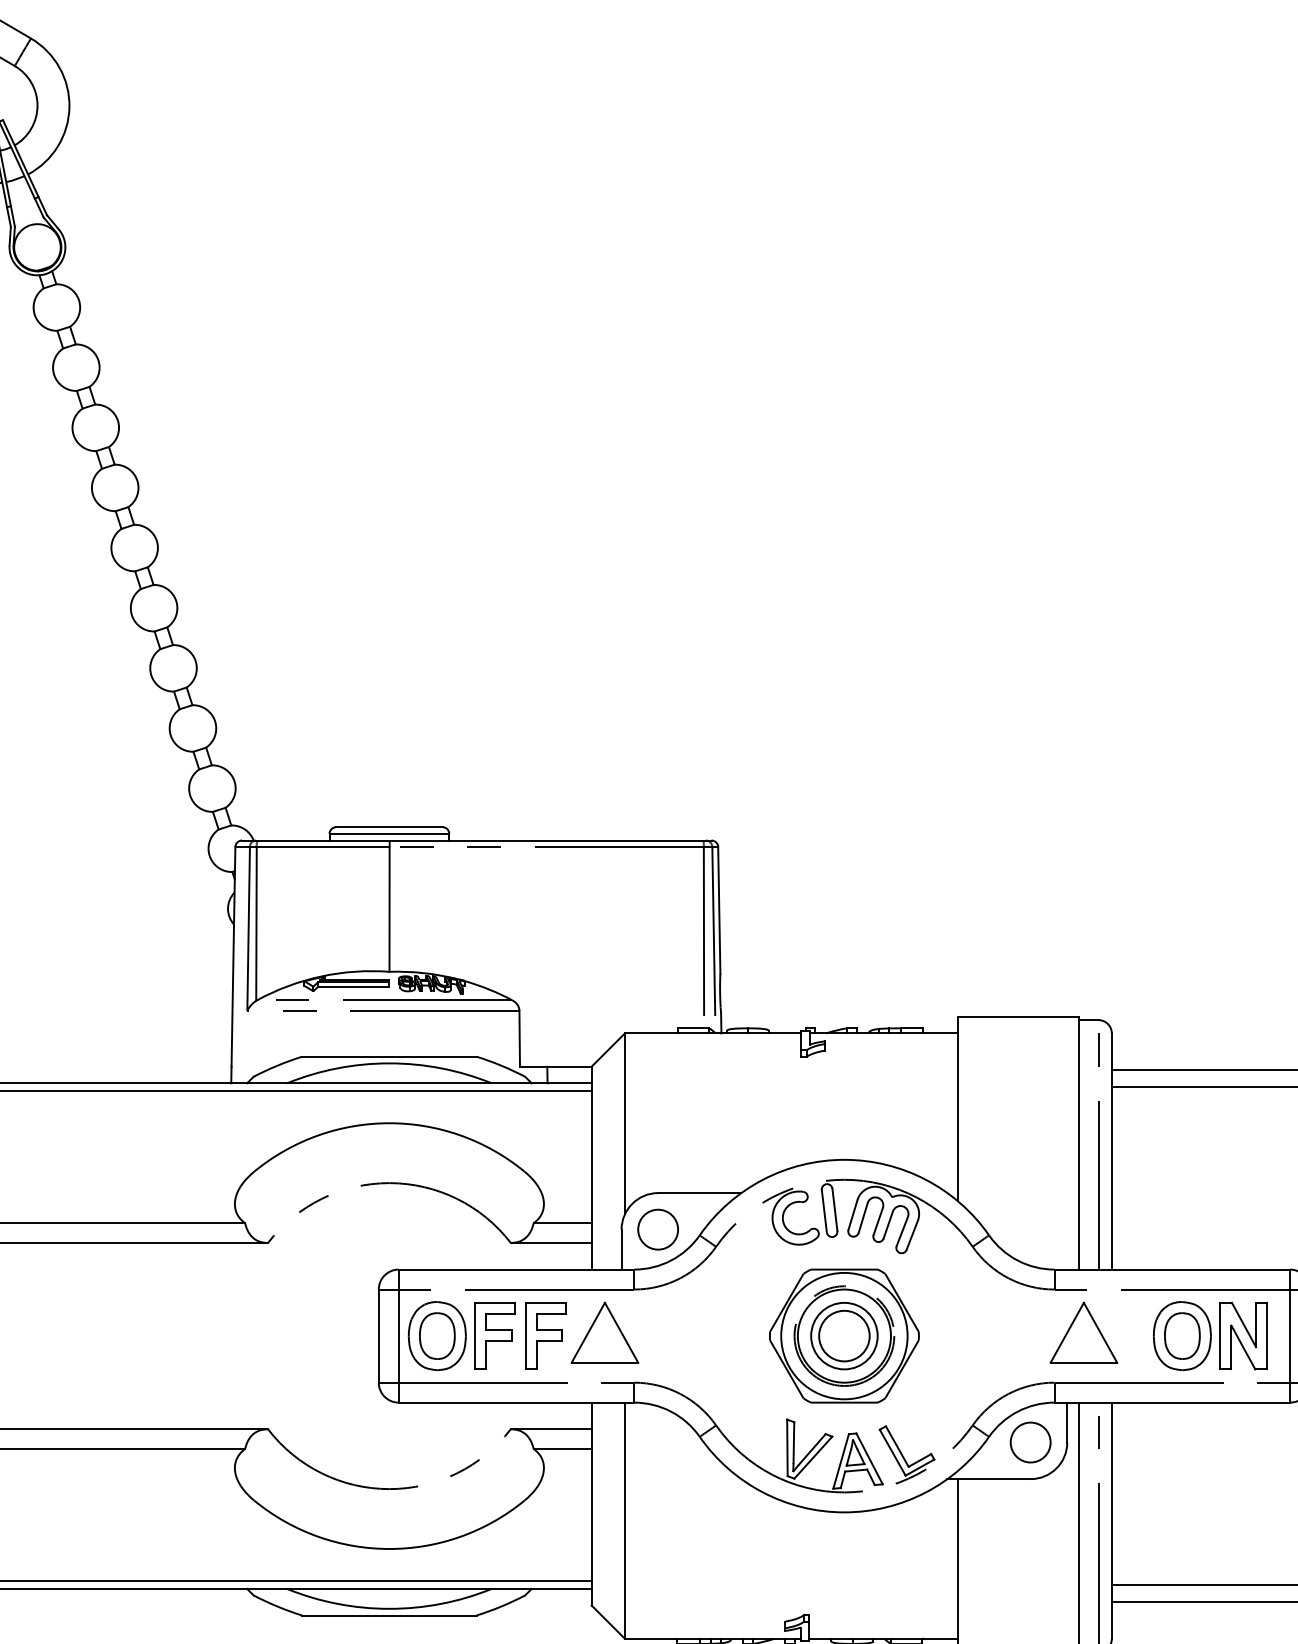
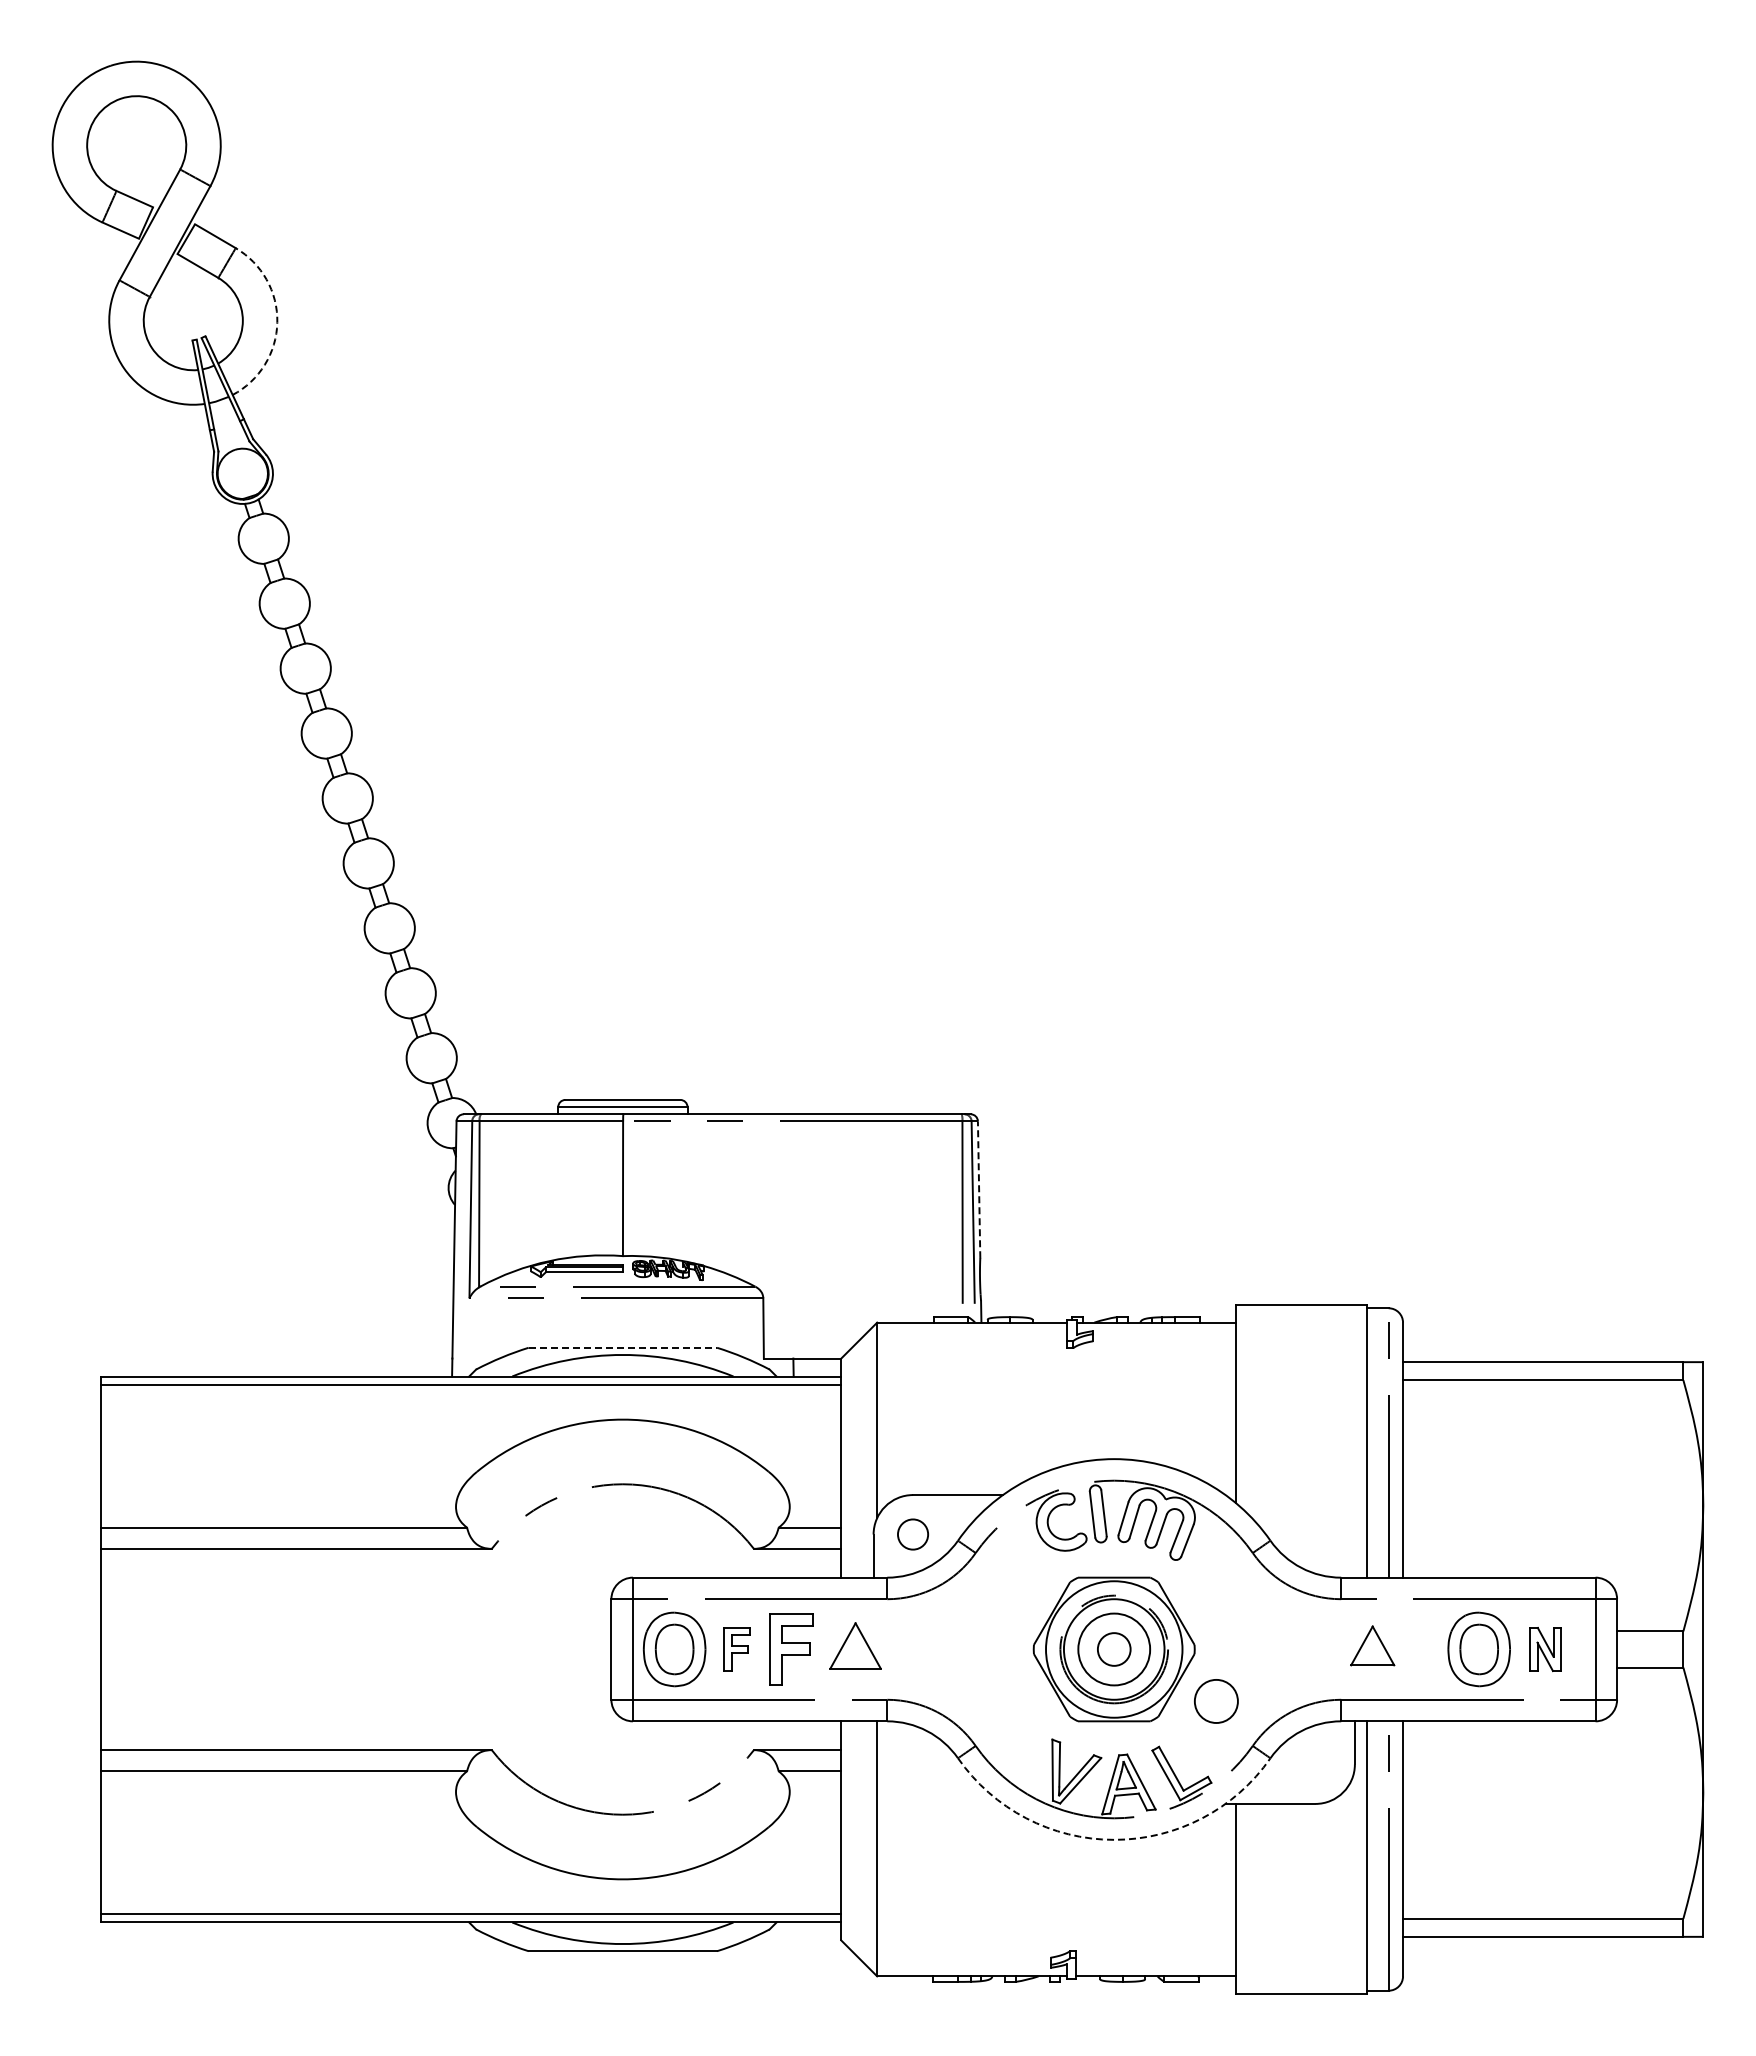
arc: (69, 107) -> (277, 322), solid -> dashed
line: (719, 910) -> (979, 1189), solid -> dashed
line: (389, 1056) -> (623, 1347), solid -> dashed
circle: (657, 1229) -> (912, 1534), size x0.7
part: (604, 1332) -> (855, 1645), size x0.7
part: (1083, 1332) -> (1372, 1645), size x0.6
part: (495, 1336) -> (737, 1649), size x0.6
circle: (843, 1336) -> (1113, 1649), size x0.6
part: (1243, 1336) -> (1545, 1649), size x0.6
circle: (1030, 1442) -> (1216, 1701), moved
arc: (844, 1512) -> (1114, 1839), solid -> dashed

